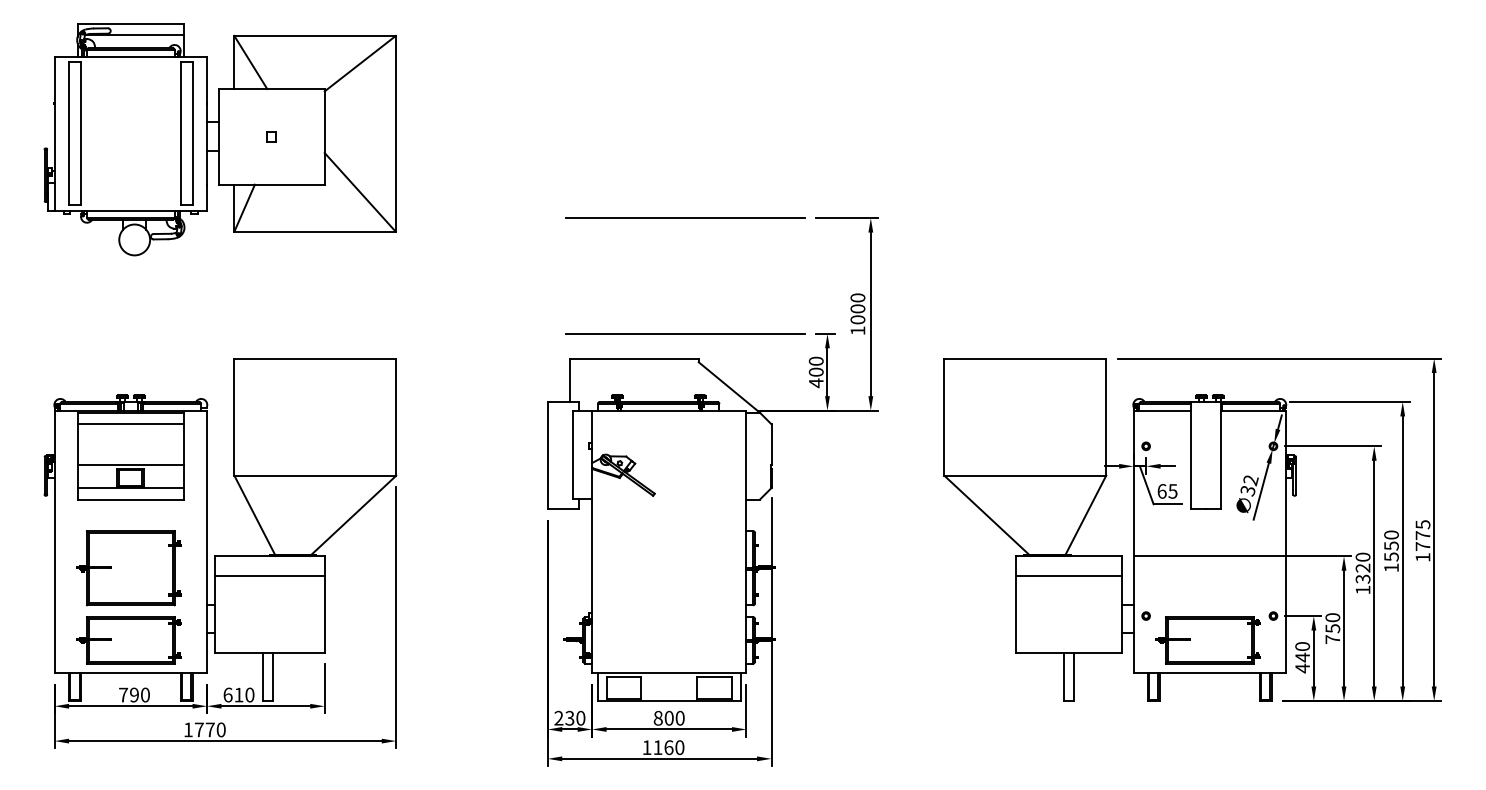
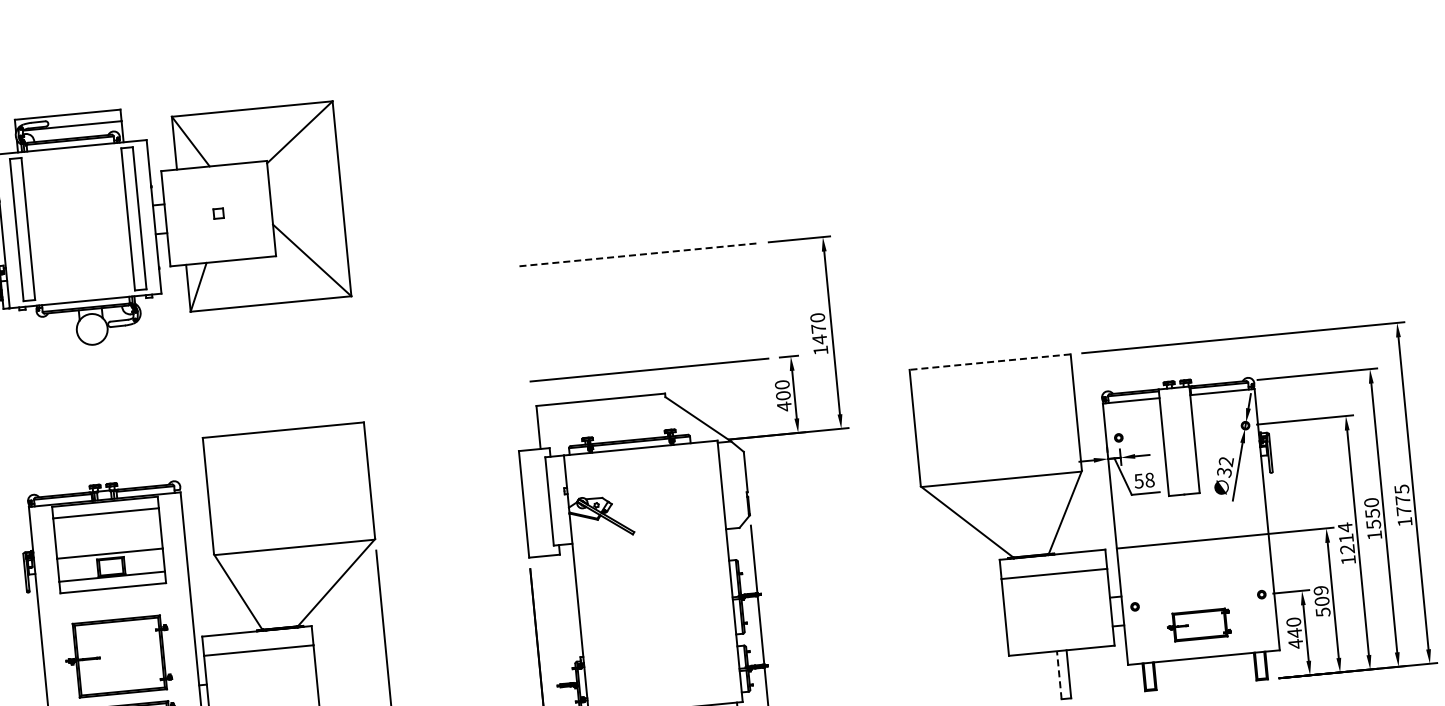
line: (685, 218) -> (638, 255), solid -> dashed
text: (857, 314) -> (818, 334), 1000 -> 1470
line: (1025, 358) -> (990, 362), solid -> dashed
text: (1167, 491) -> (1144, 480), 65 -> 58
text: (1362, 567) -> (1345, 537), 1320 -> 1214
text: (1332, 628) -> (1321, 601), 750 -> 509
part: (1207, 640) -> (1198, 625), size x0.6
line: (1064, 676) -> (1059, 674), solid -> dashed

